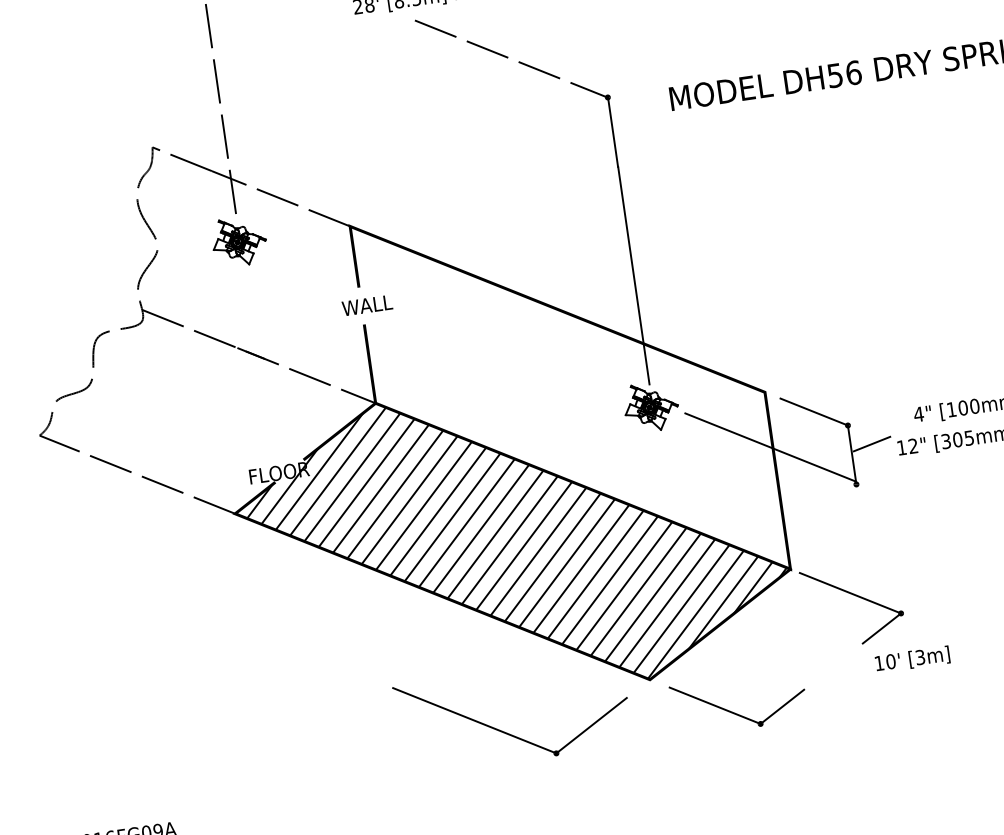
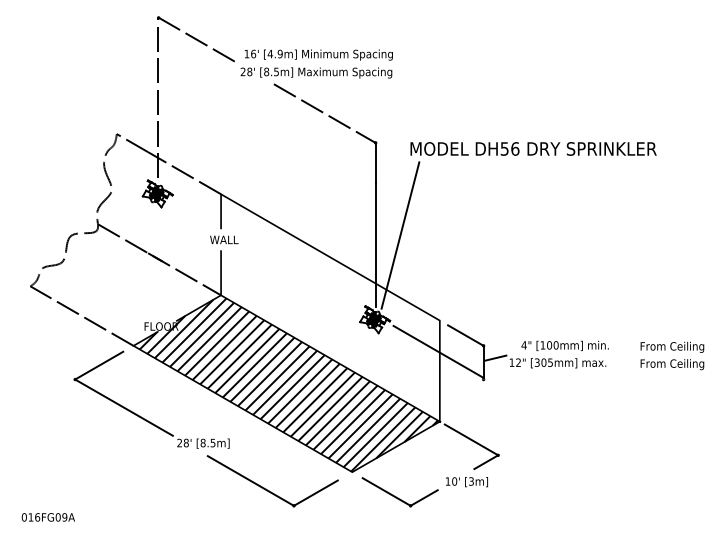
line: (674, 253) -> (400, 235), added
part: (270, 636) -> (143, 417), added
text: (911, 660) -> (466, 482), moved

